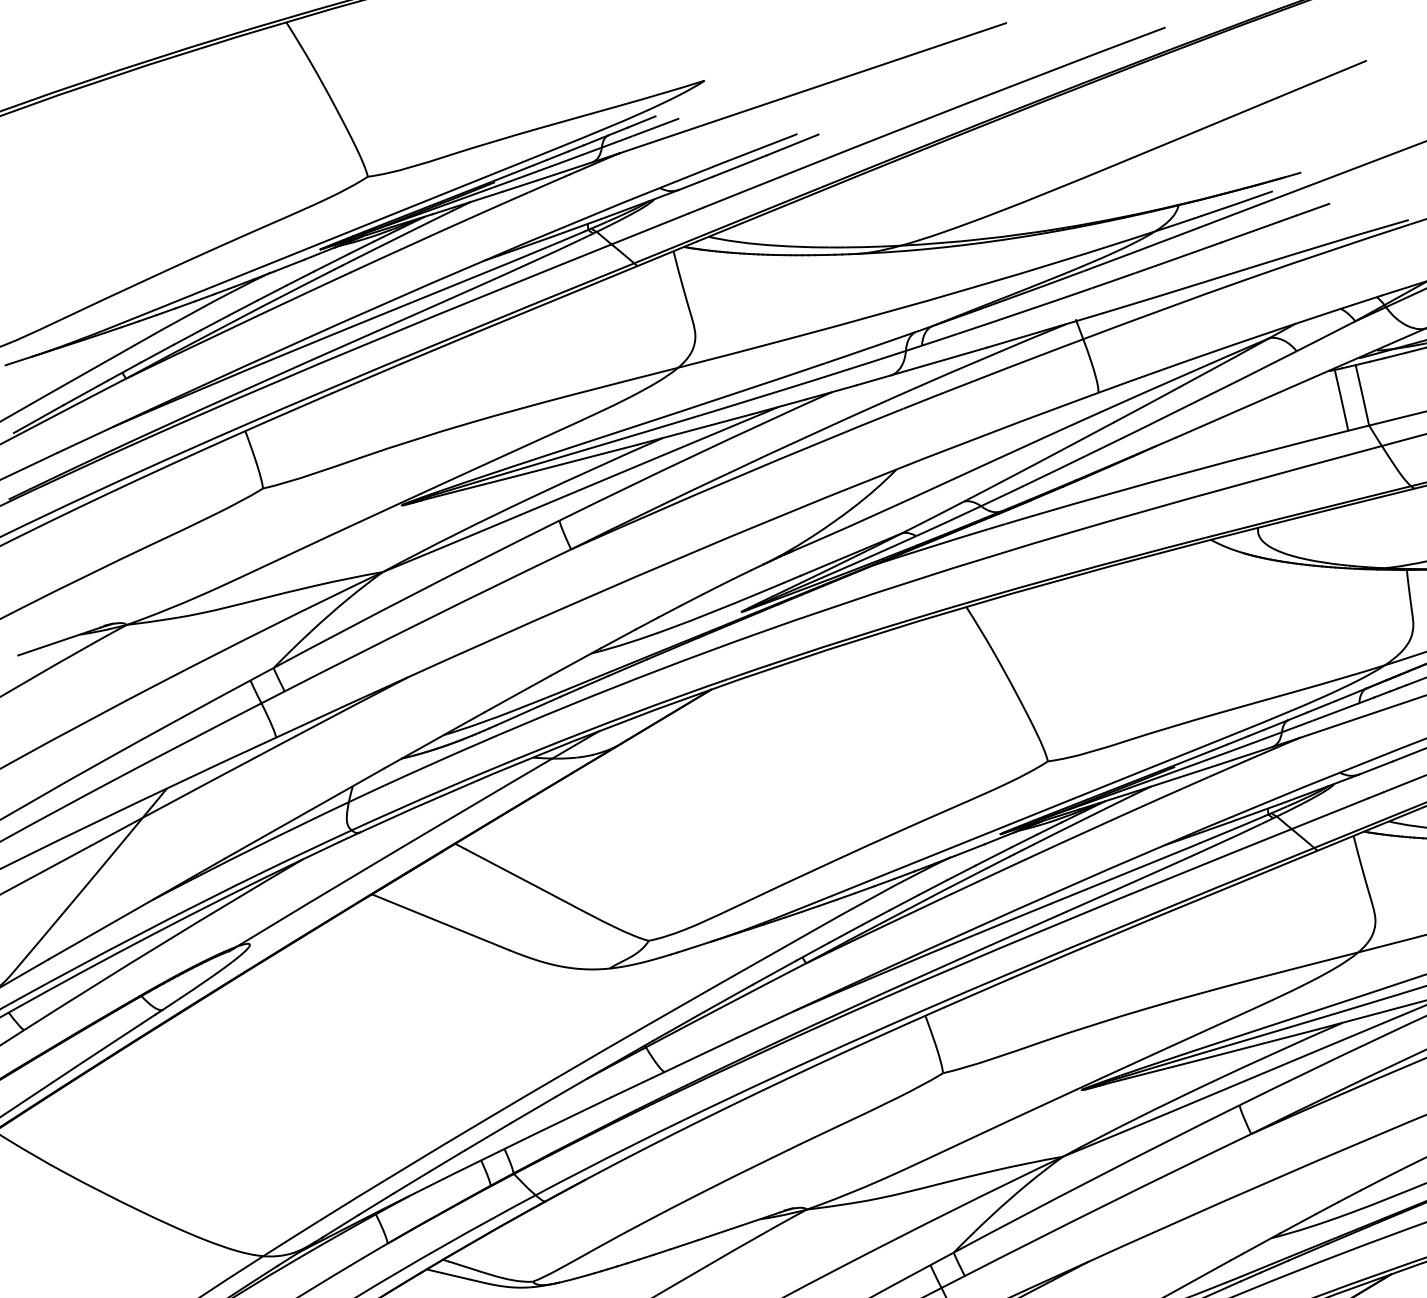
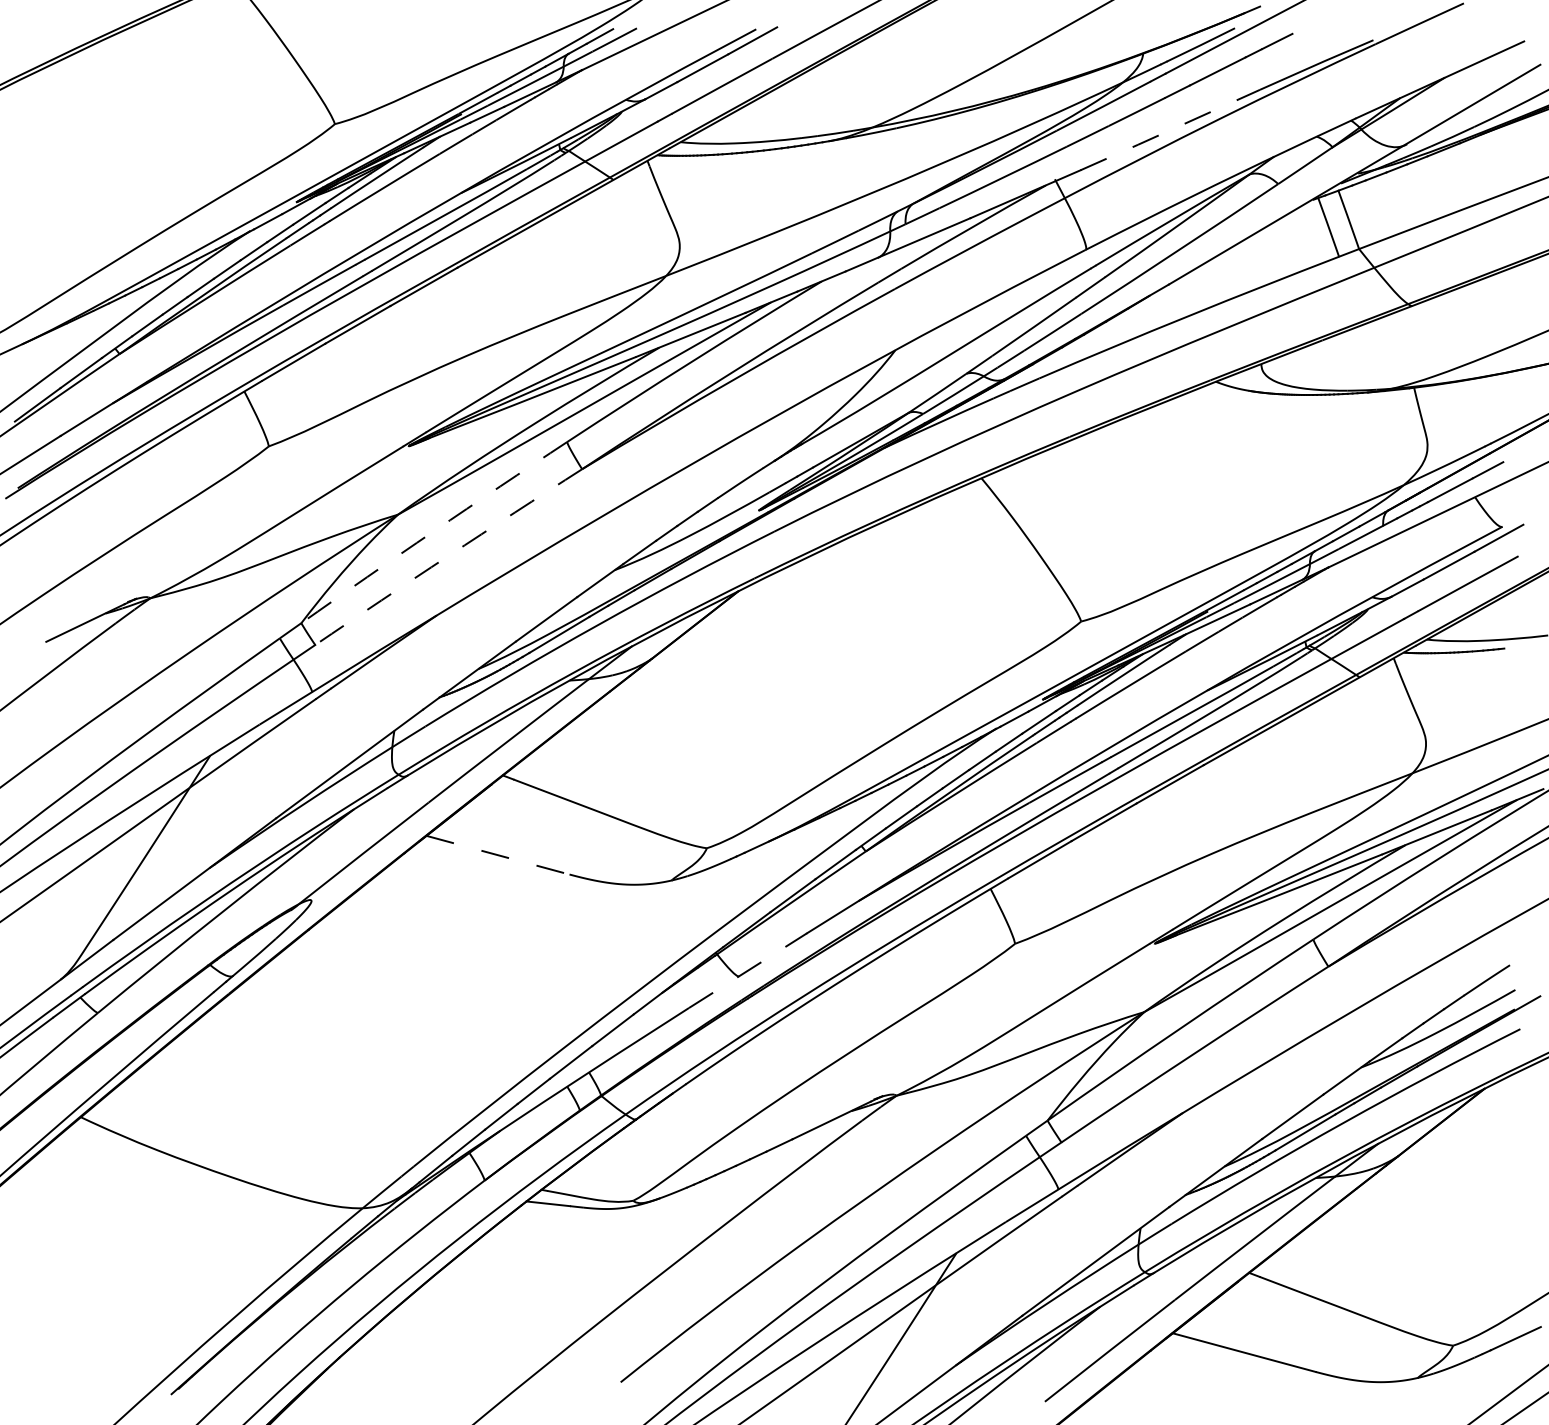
line: (1195, 284) -> (1169, 130), solid -> dashed
arc: (415, 593) -> (433, 531), solid -> dashed
arc: (427, 619) -> (448, 556), solid -> dashed
line: (441, 922) -> (498, 855), solid -> dashed
line: (675, 1067) -> (748, 970), solid -> dashed

